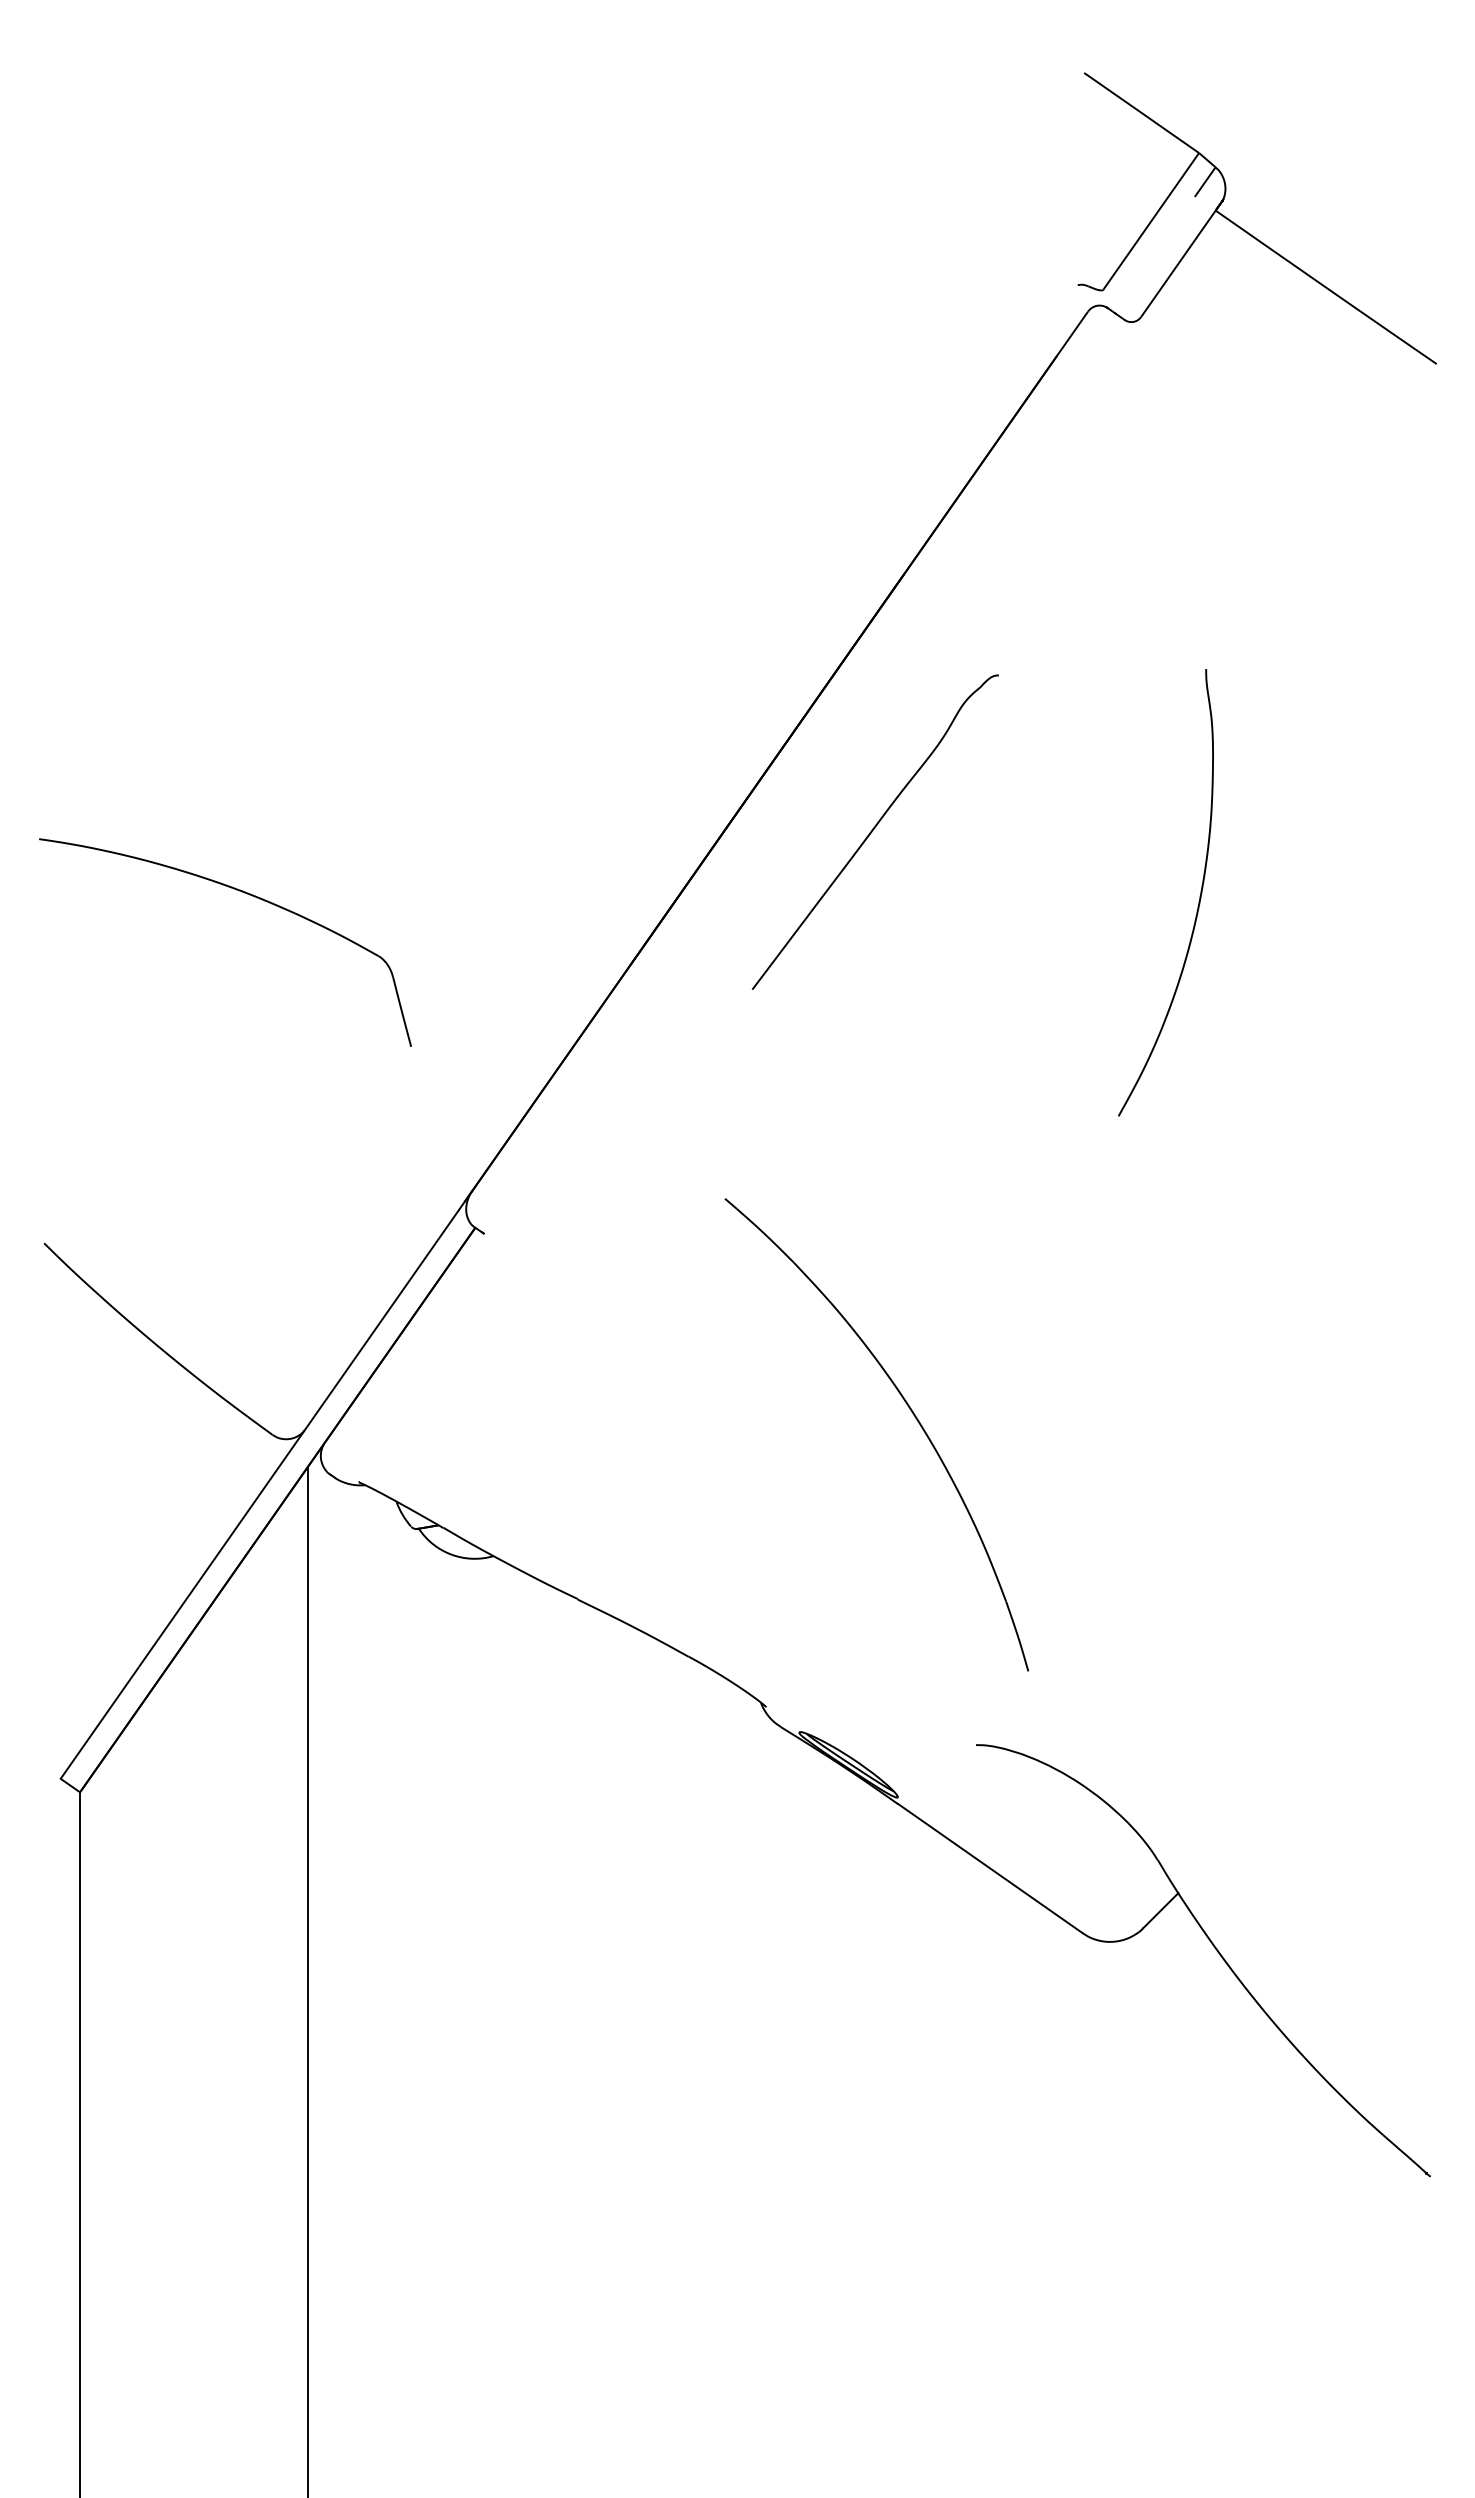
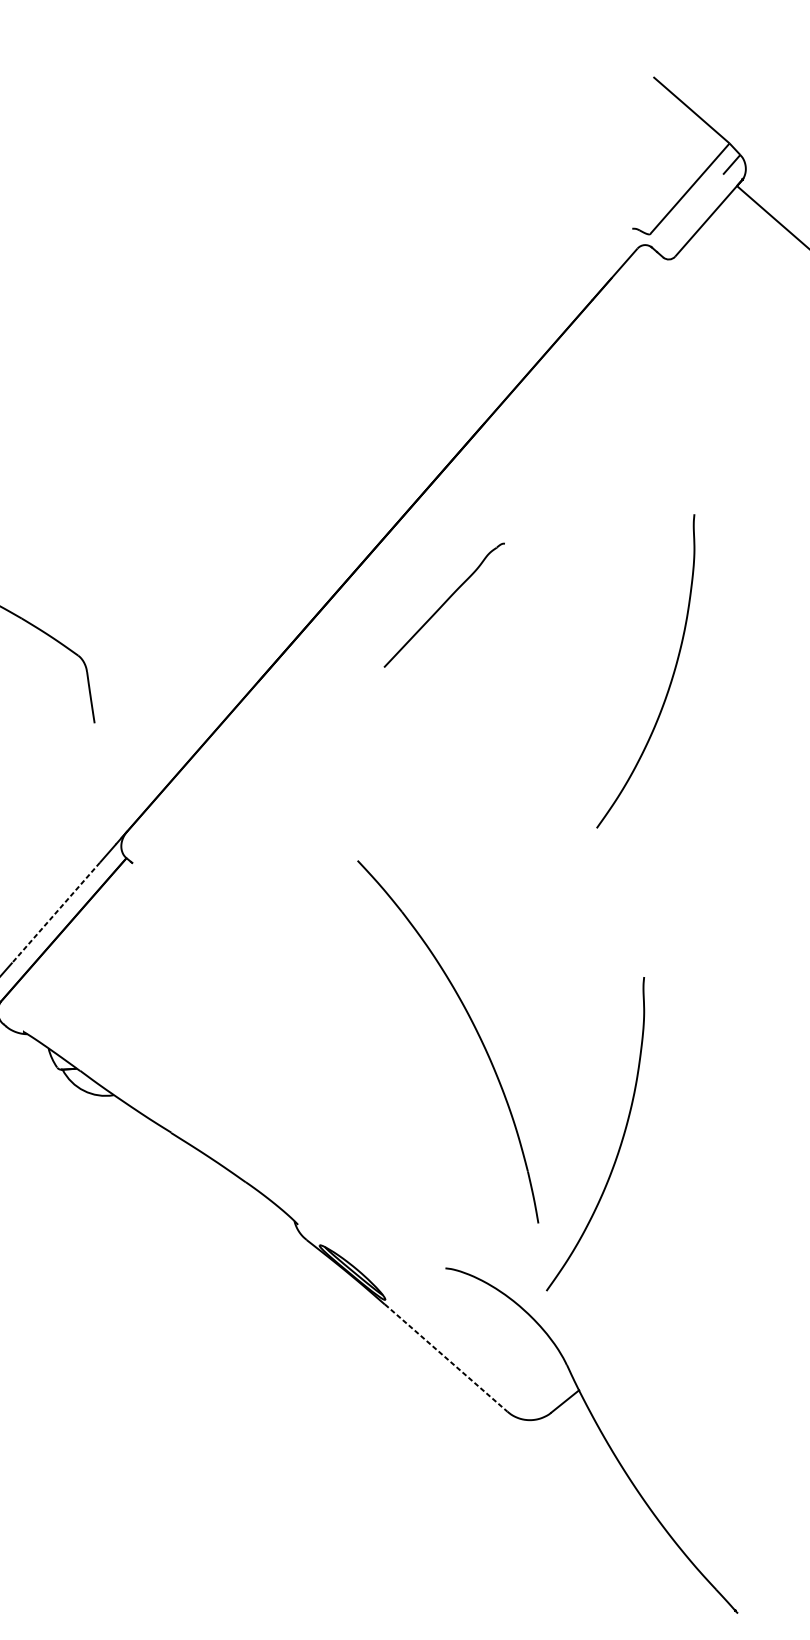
part: (875, 831) -> (444, 605), size x0.6
line: (386, 1313) -> (56, 912), solid -> dashed
part: (911, 1412) -> (474, 1028), moved
curve: (1198, 1546) -> (620, 1143), added
line: (990, 1868) -> (446, 1357), solid -> dashed

